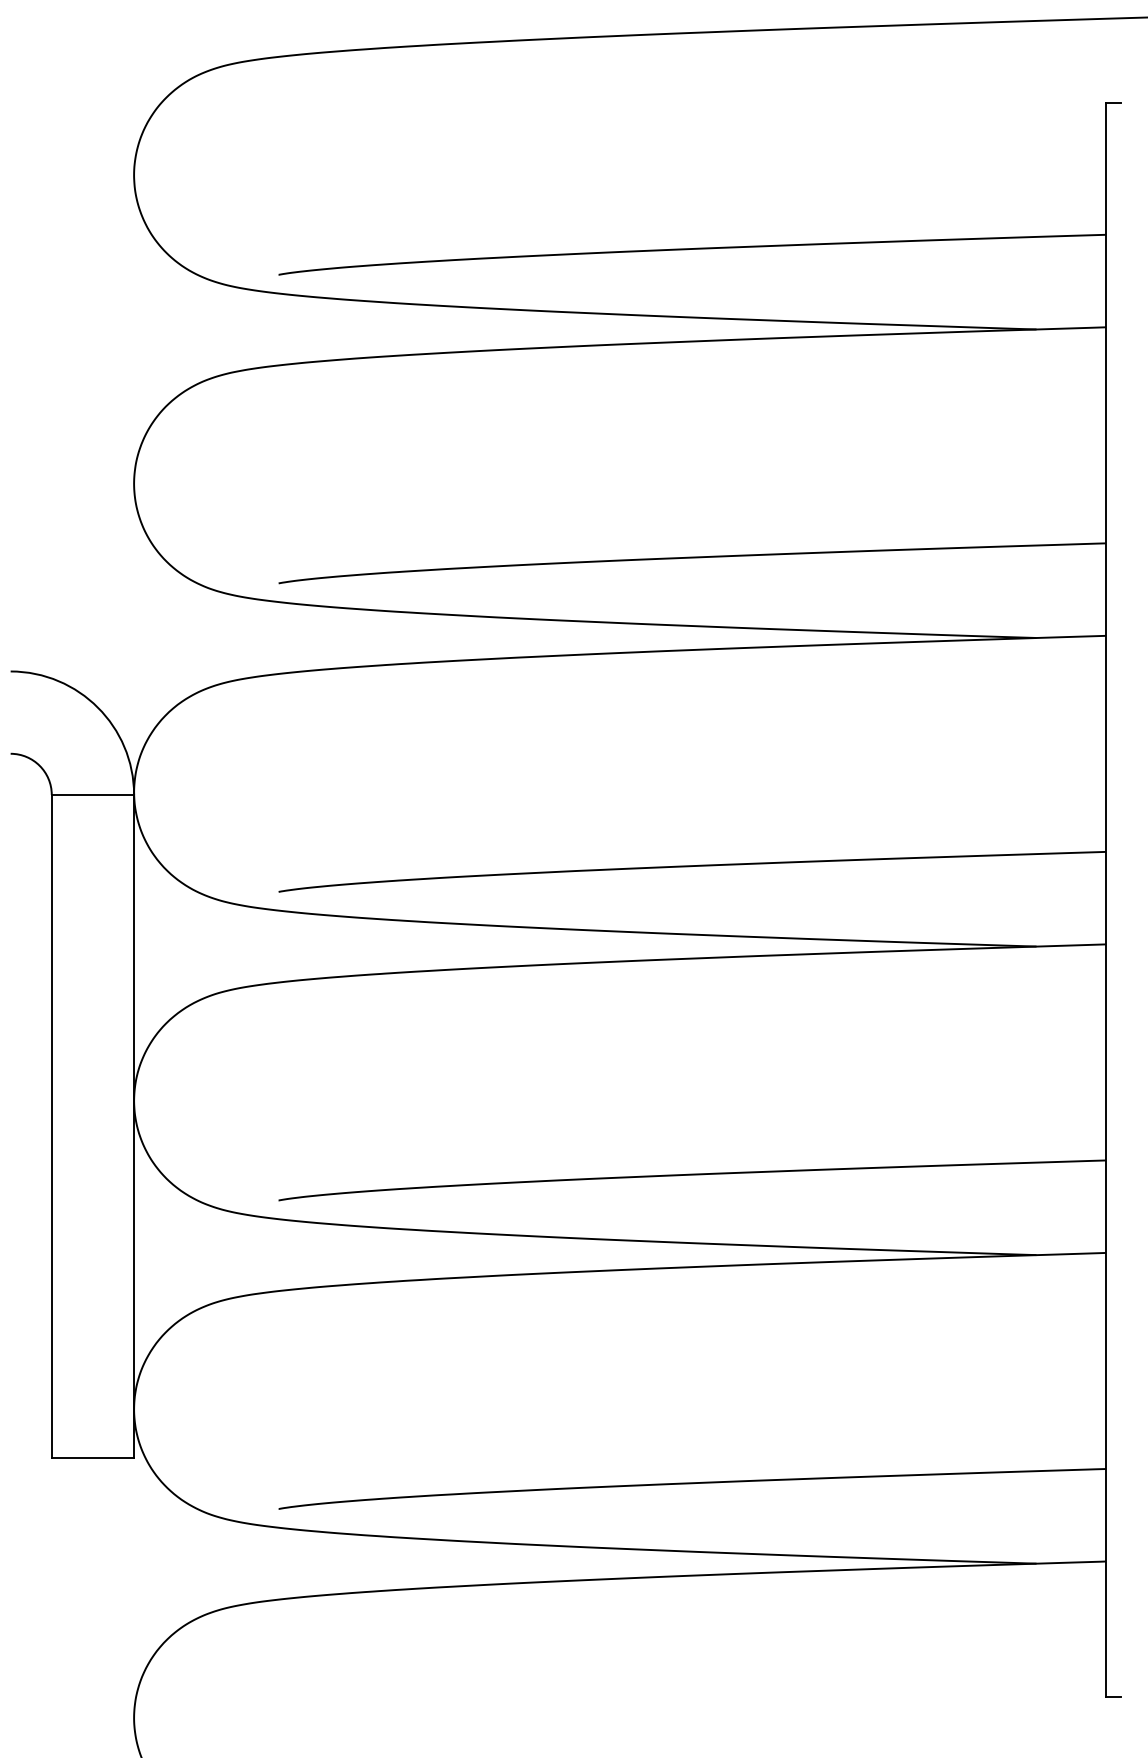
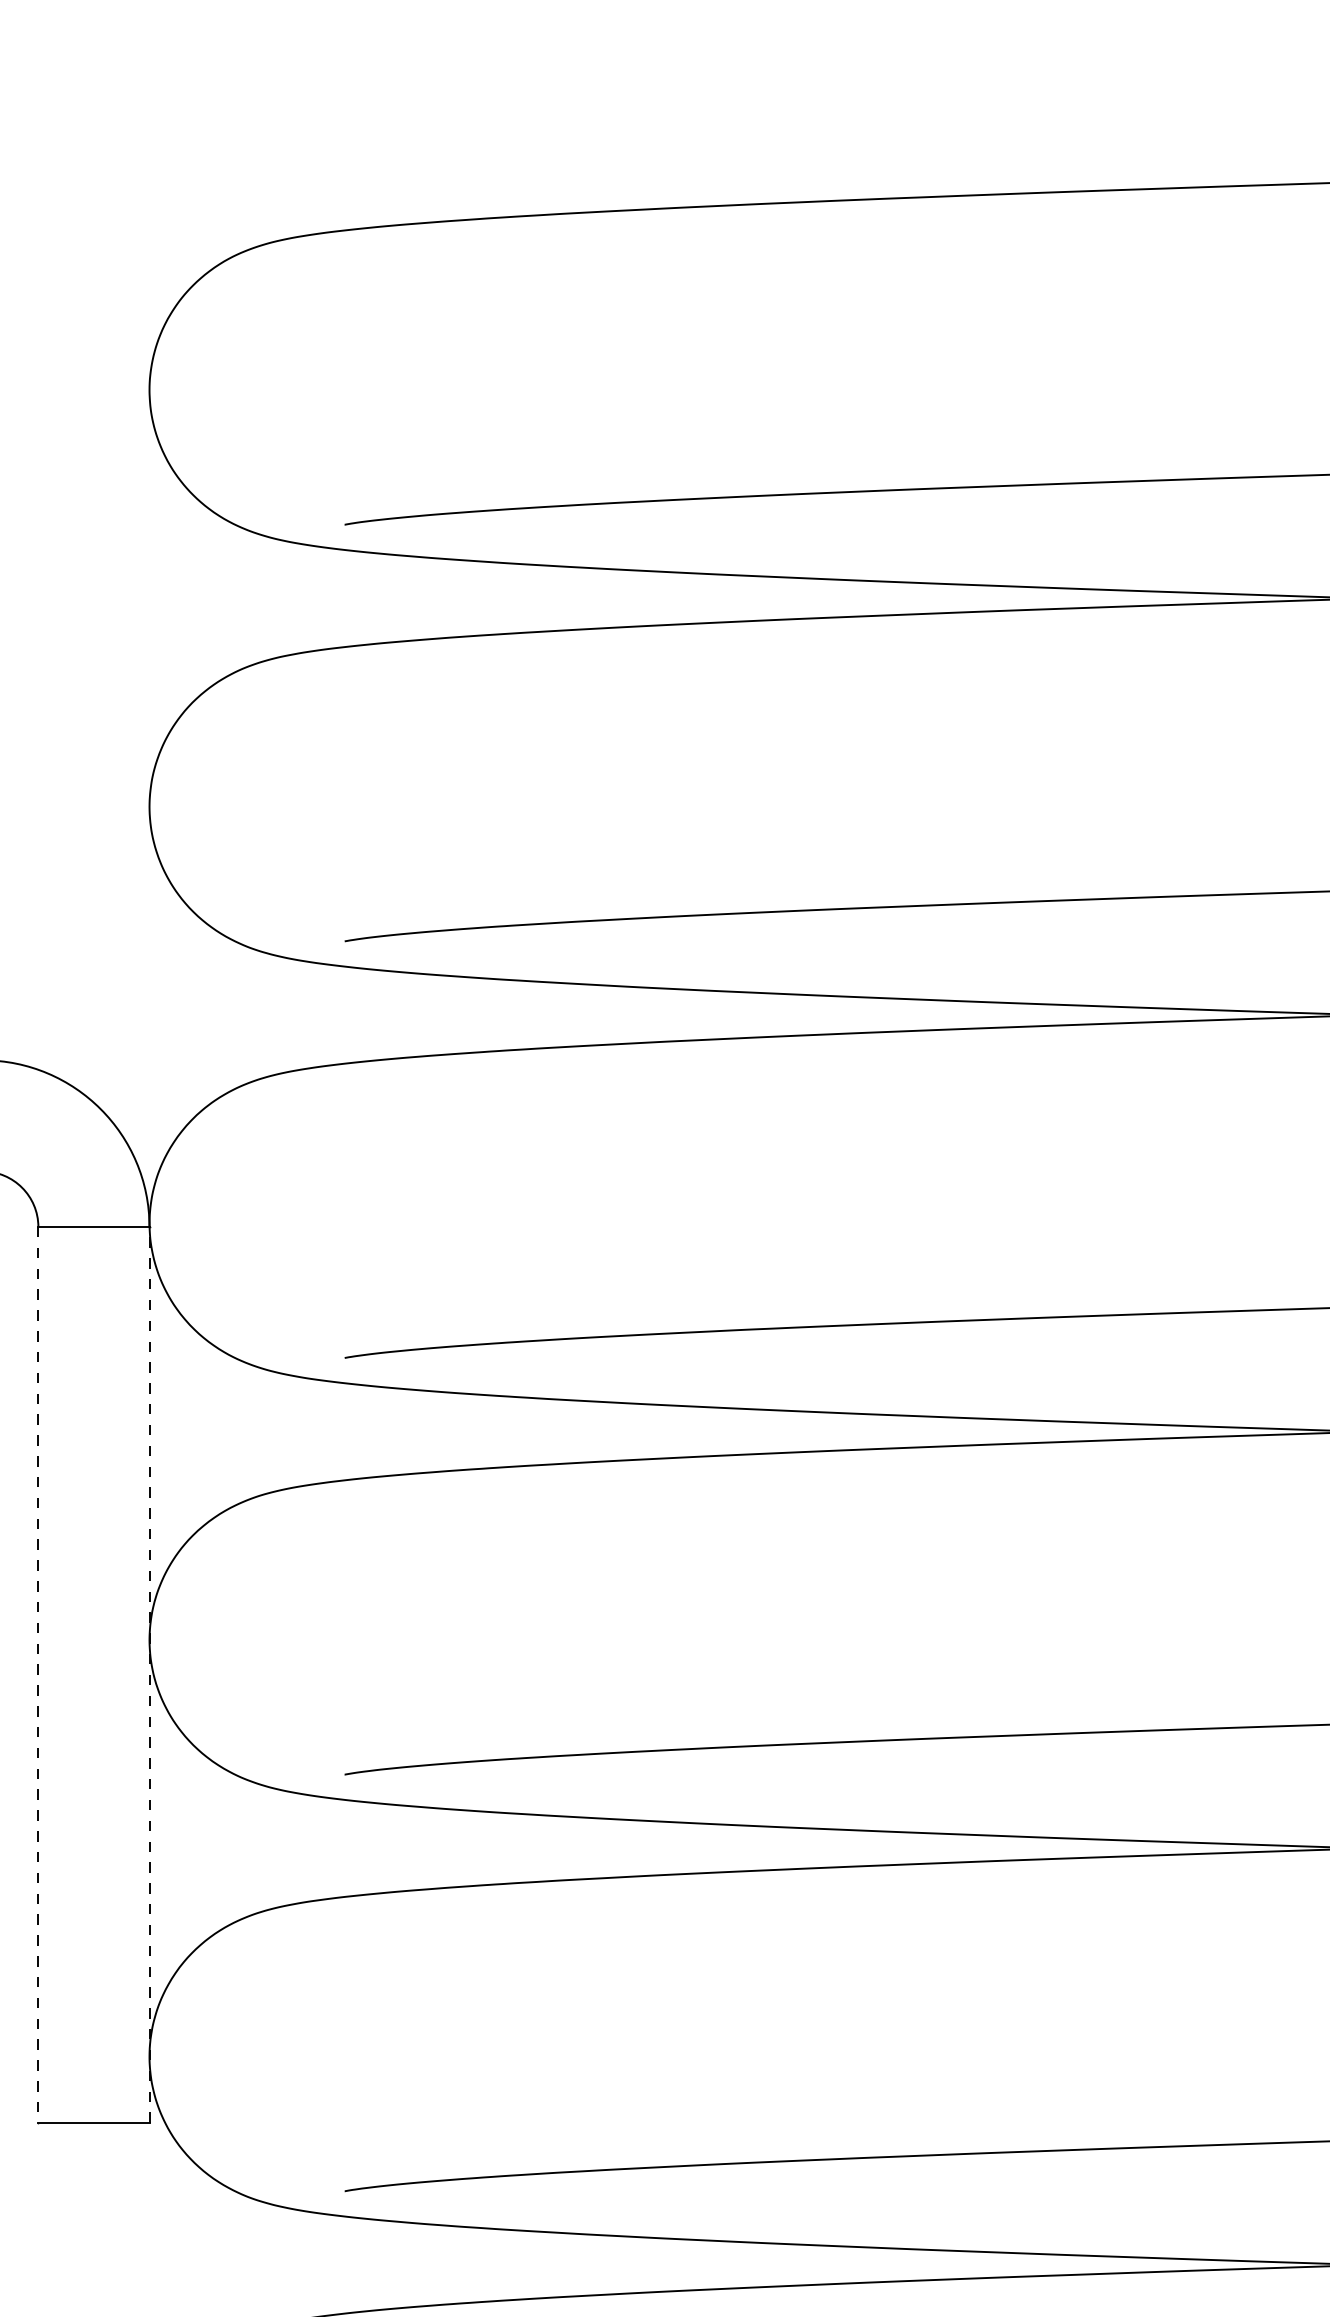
line: (51, 1126) -> (38, 1674), solid -> dashed
line: (134, 1126) -> (150, 1674), solid -> dashed

